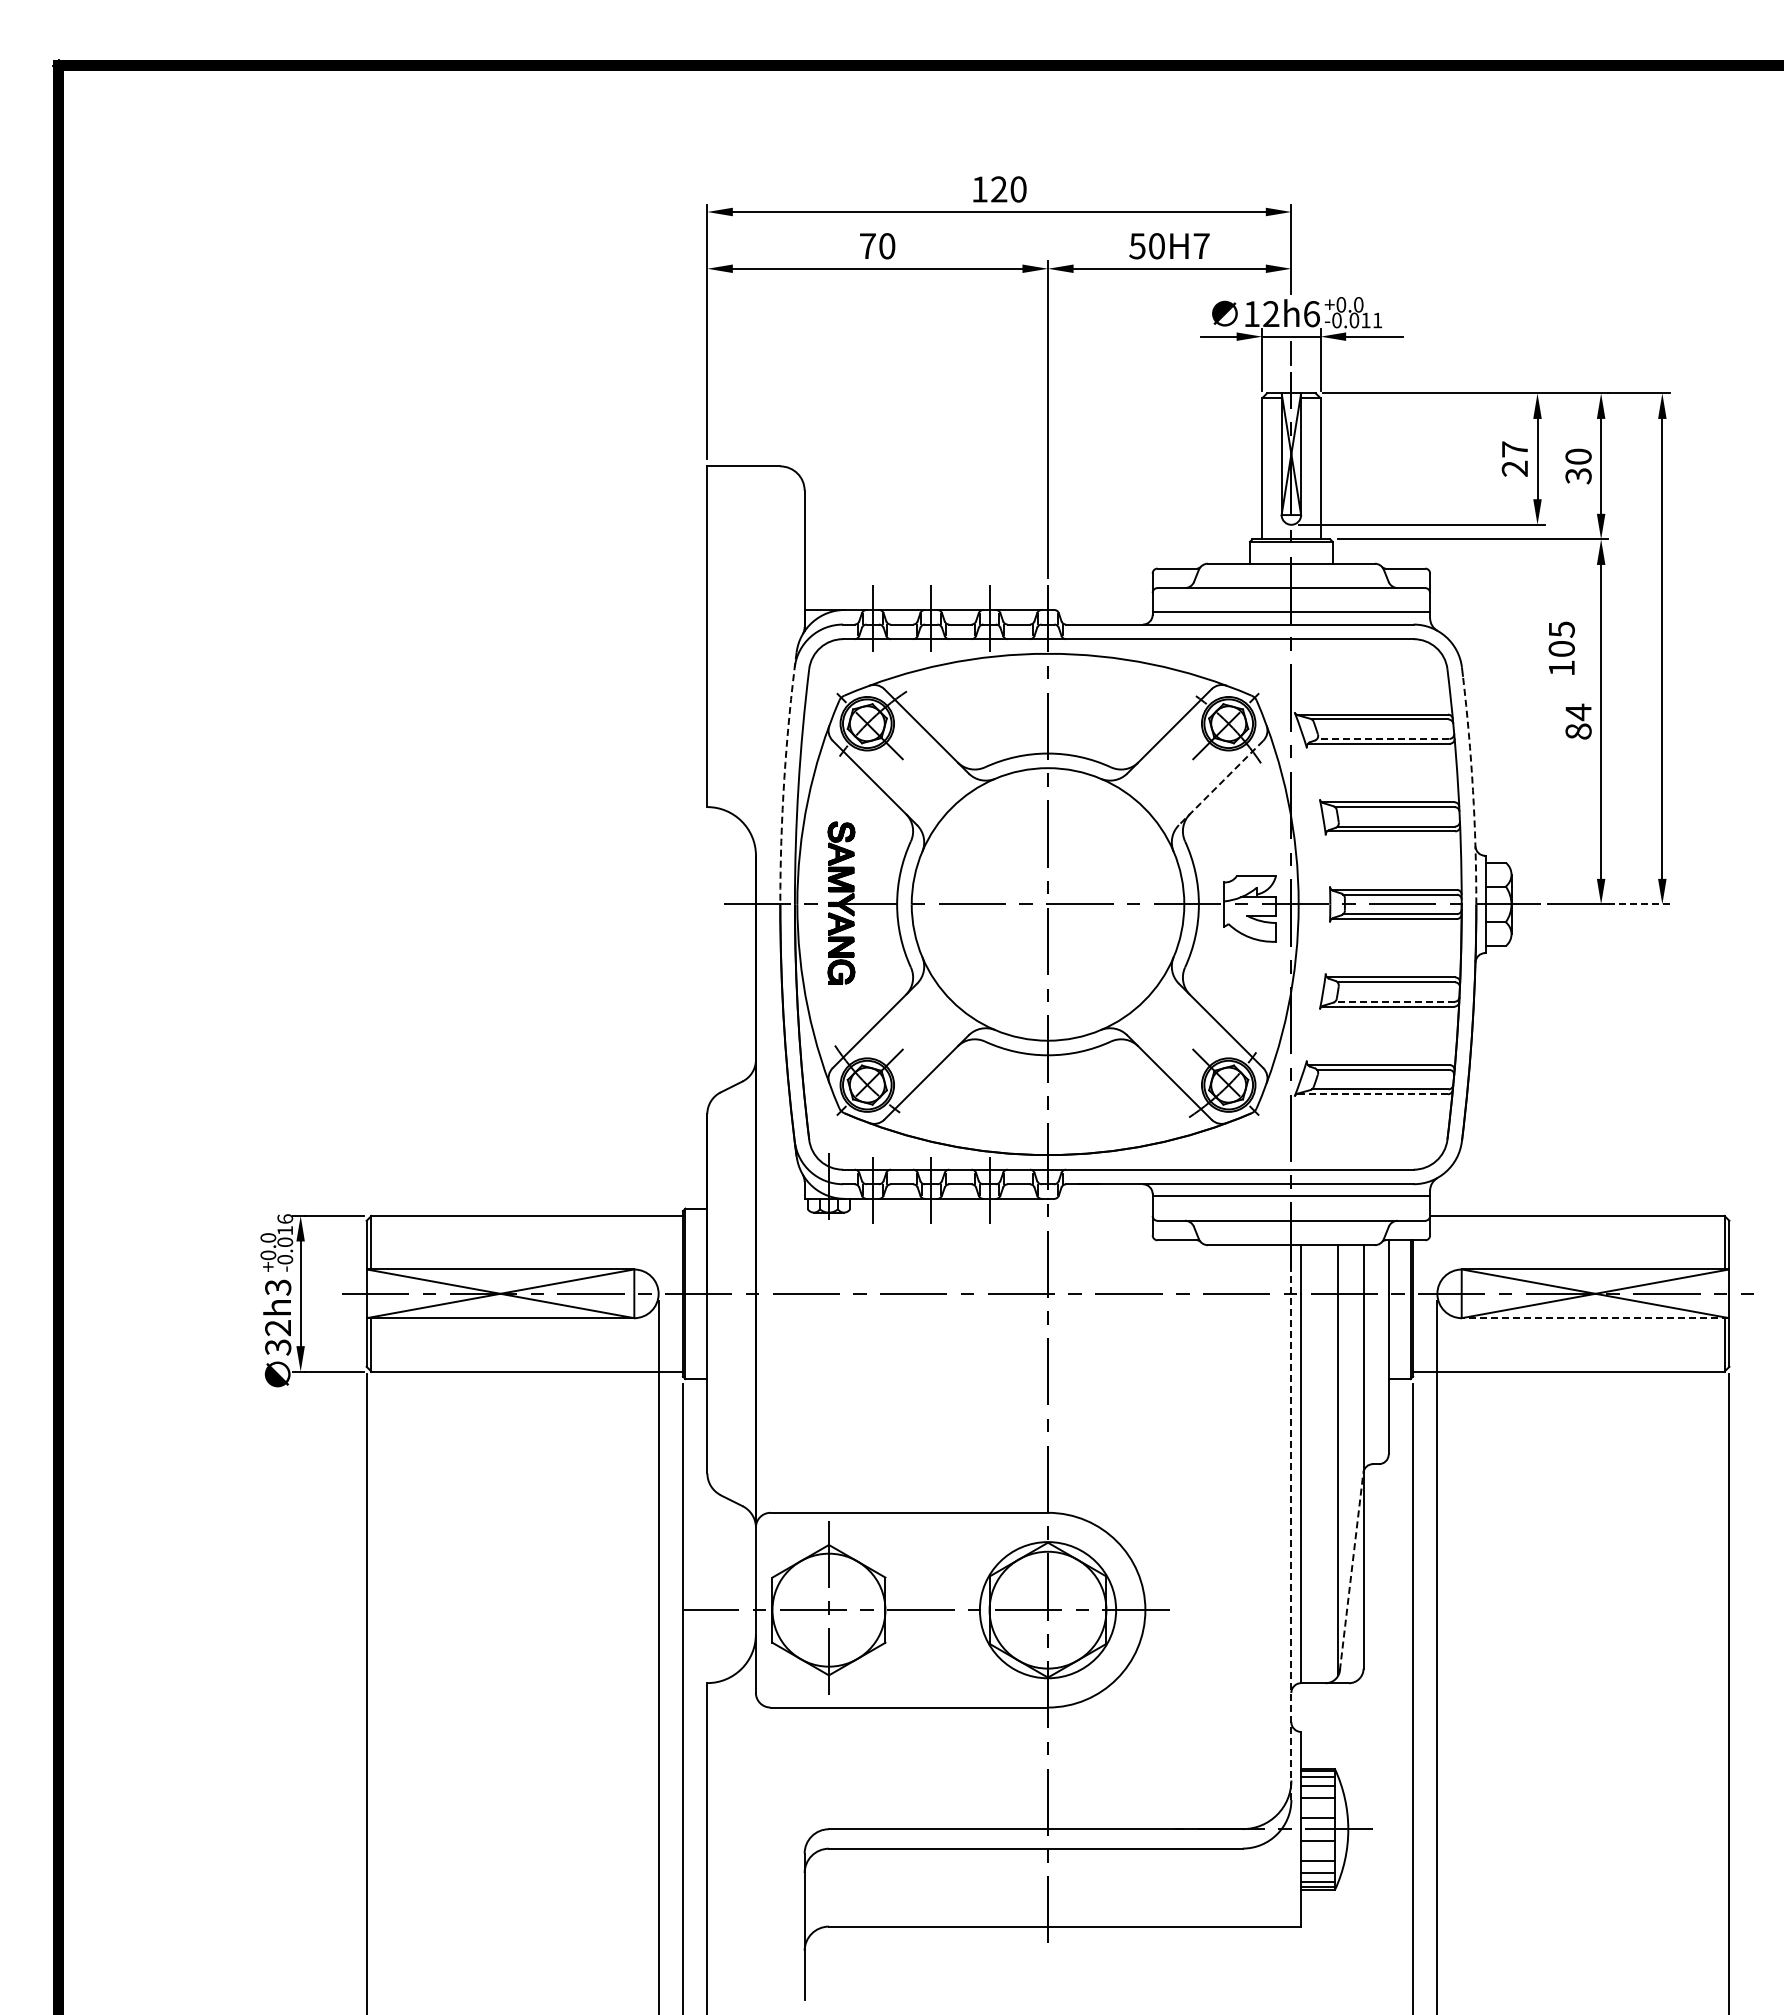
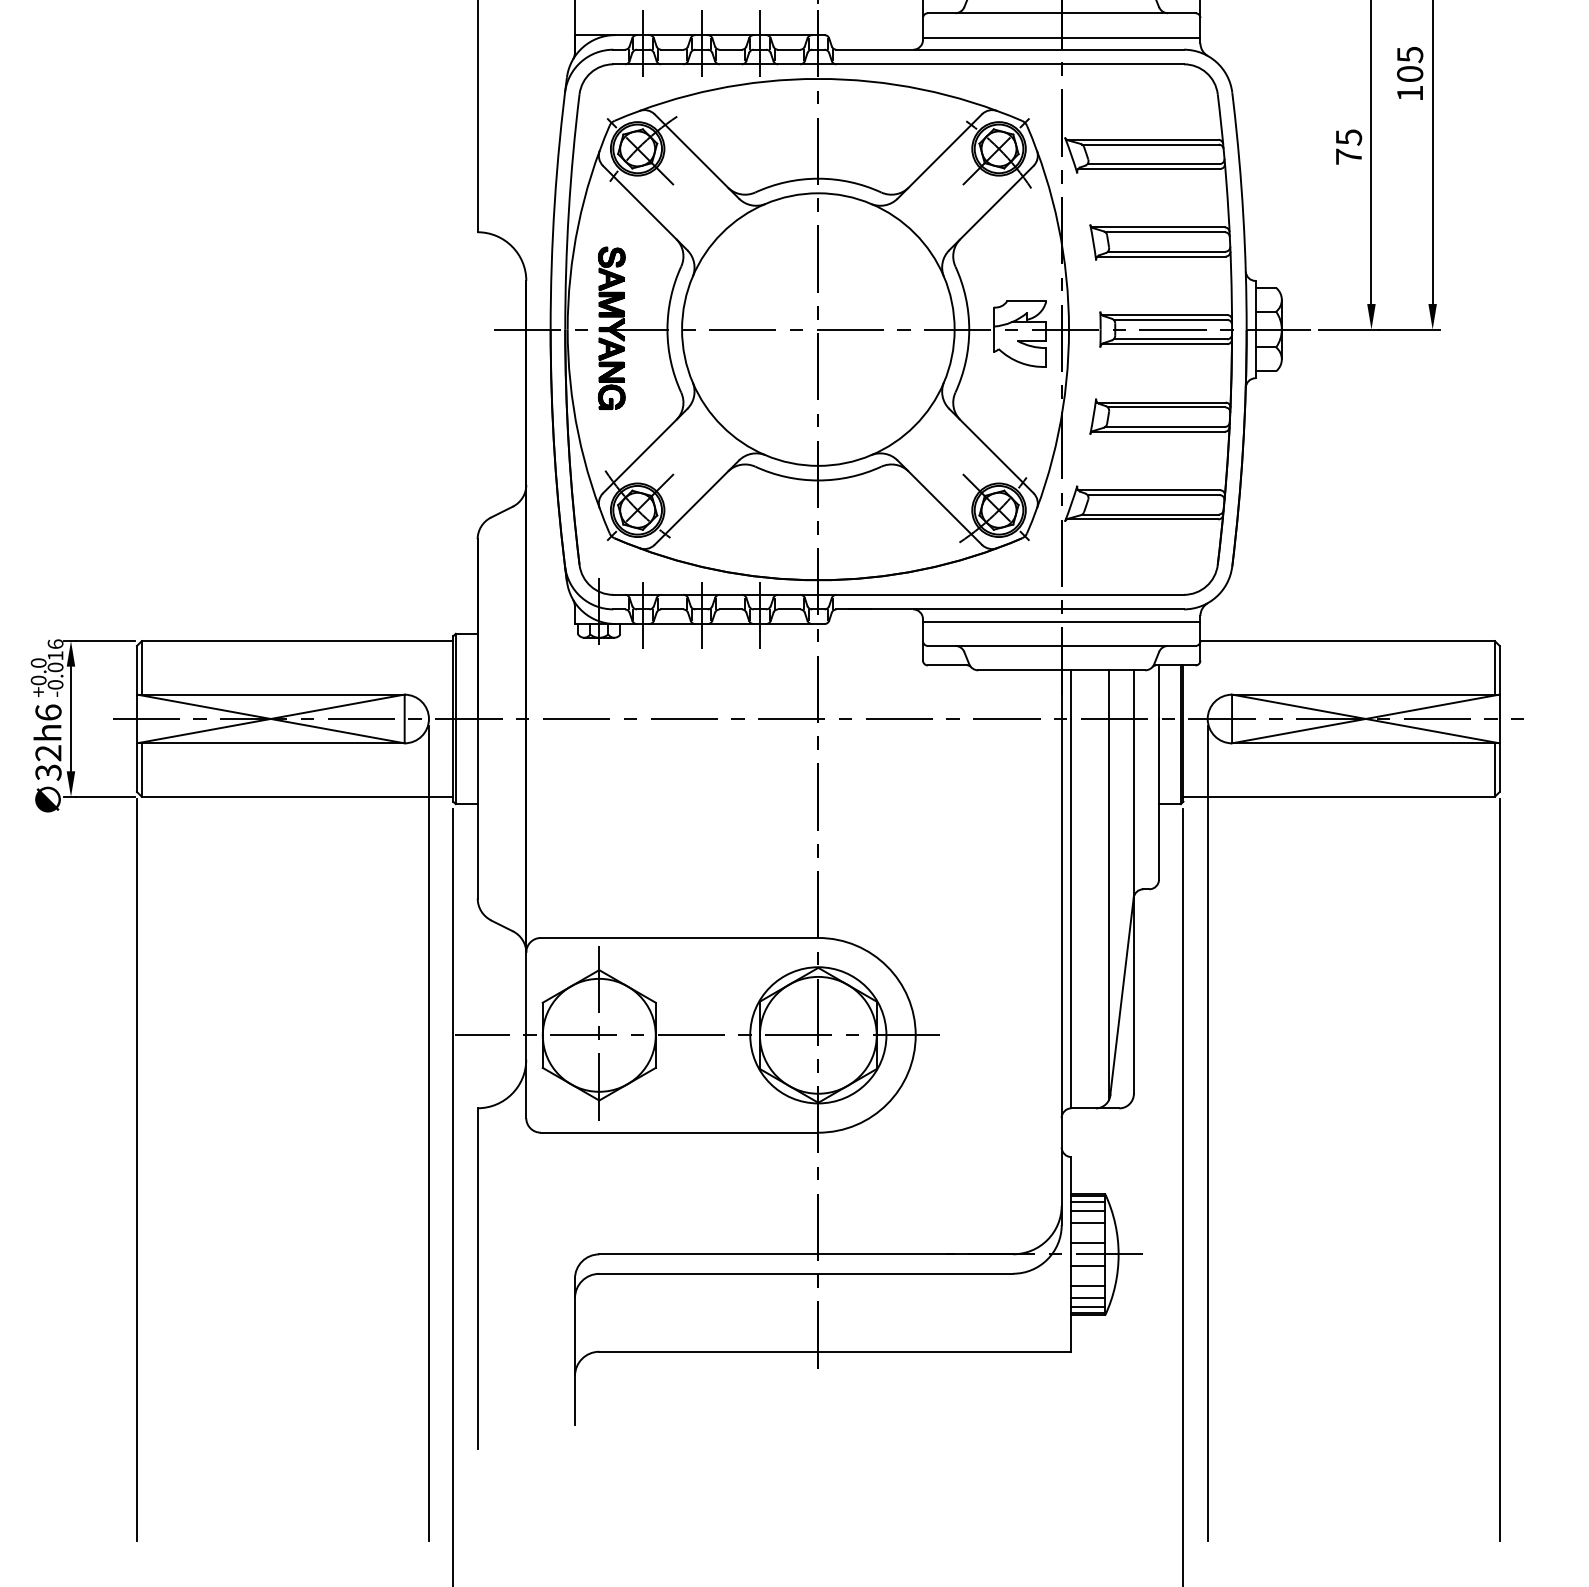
text: (1561, 647) -> (1409, 72), moved
text: (1578, 721) -> (1348, 146), 84 -> 75
line: (1382, 738) -> (1152, 163), dashed -> solid
arc: (784, 778) -> (554, 203), dashed -> solid
line: (1221, 782) -> (991, 207), dashed -> solid
arc: (1473, 790) -> (1243, 215), dashed -> solid
line: (1639, 904) -> (1409, 329), dashed -> solid
line: (1394, 1001) -> (1164, 426), dashed -> solid
line: (1371, 1094) -> (1141, 519), dashed -> solid
text: (278, 1287) -> (48, 712), 32h3 -> 32h6
line: (1595, 1318) -> (1365, 743), dashed -> solid
line: (1291, 1522) -> (1061, 947), dashed -> solid
line: (1351, 1571) -> (1121, 996), dashed -> solid

